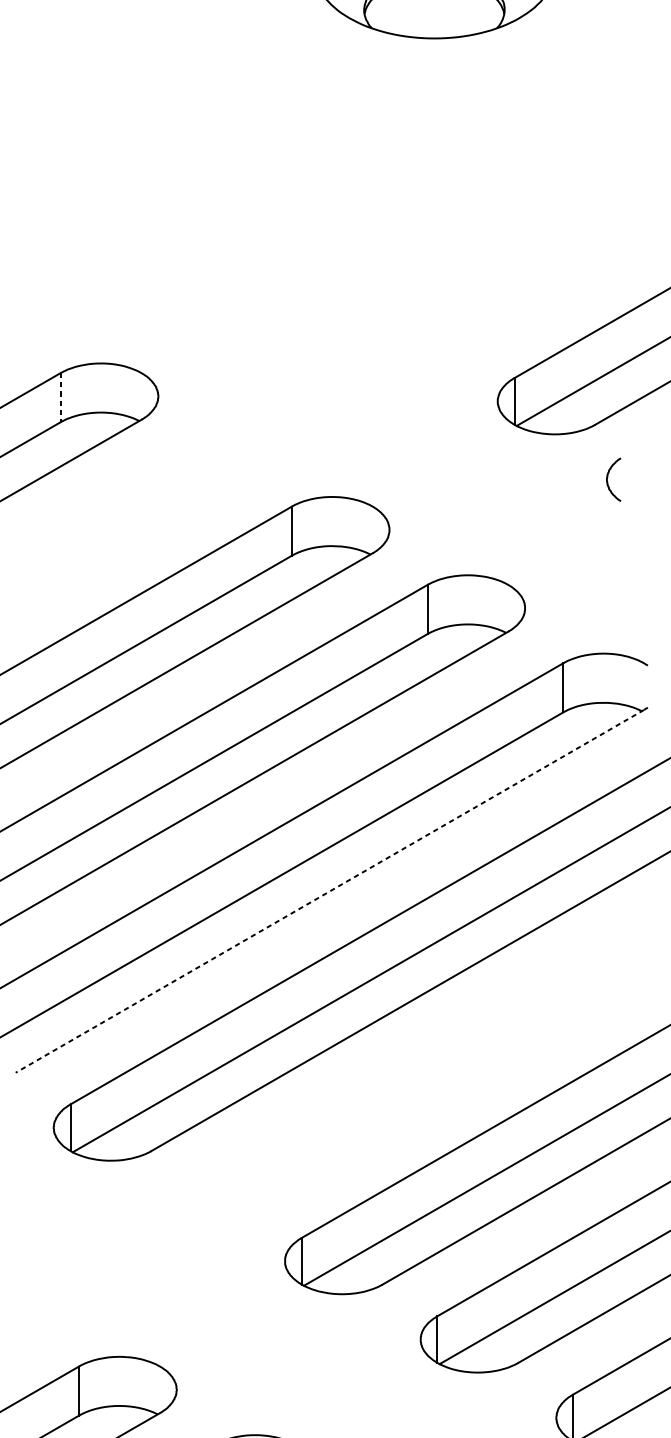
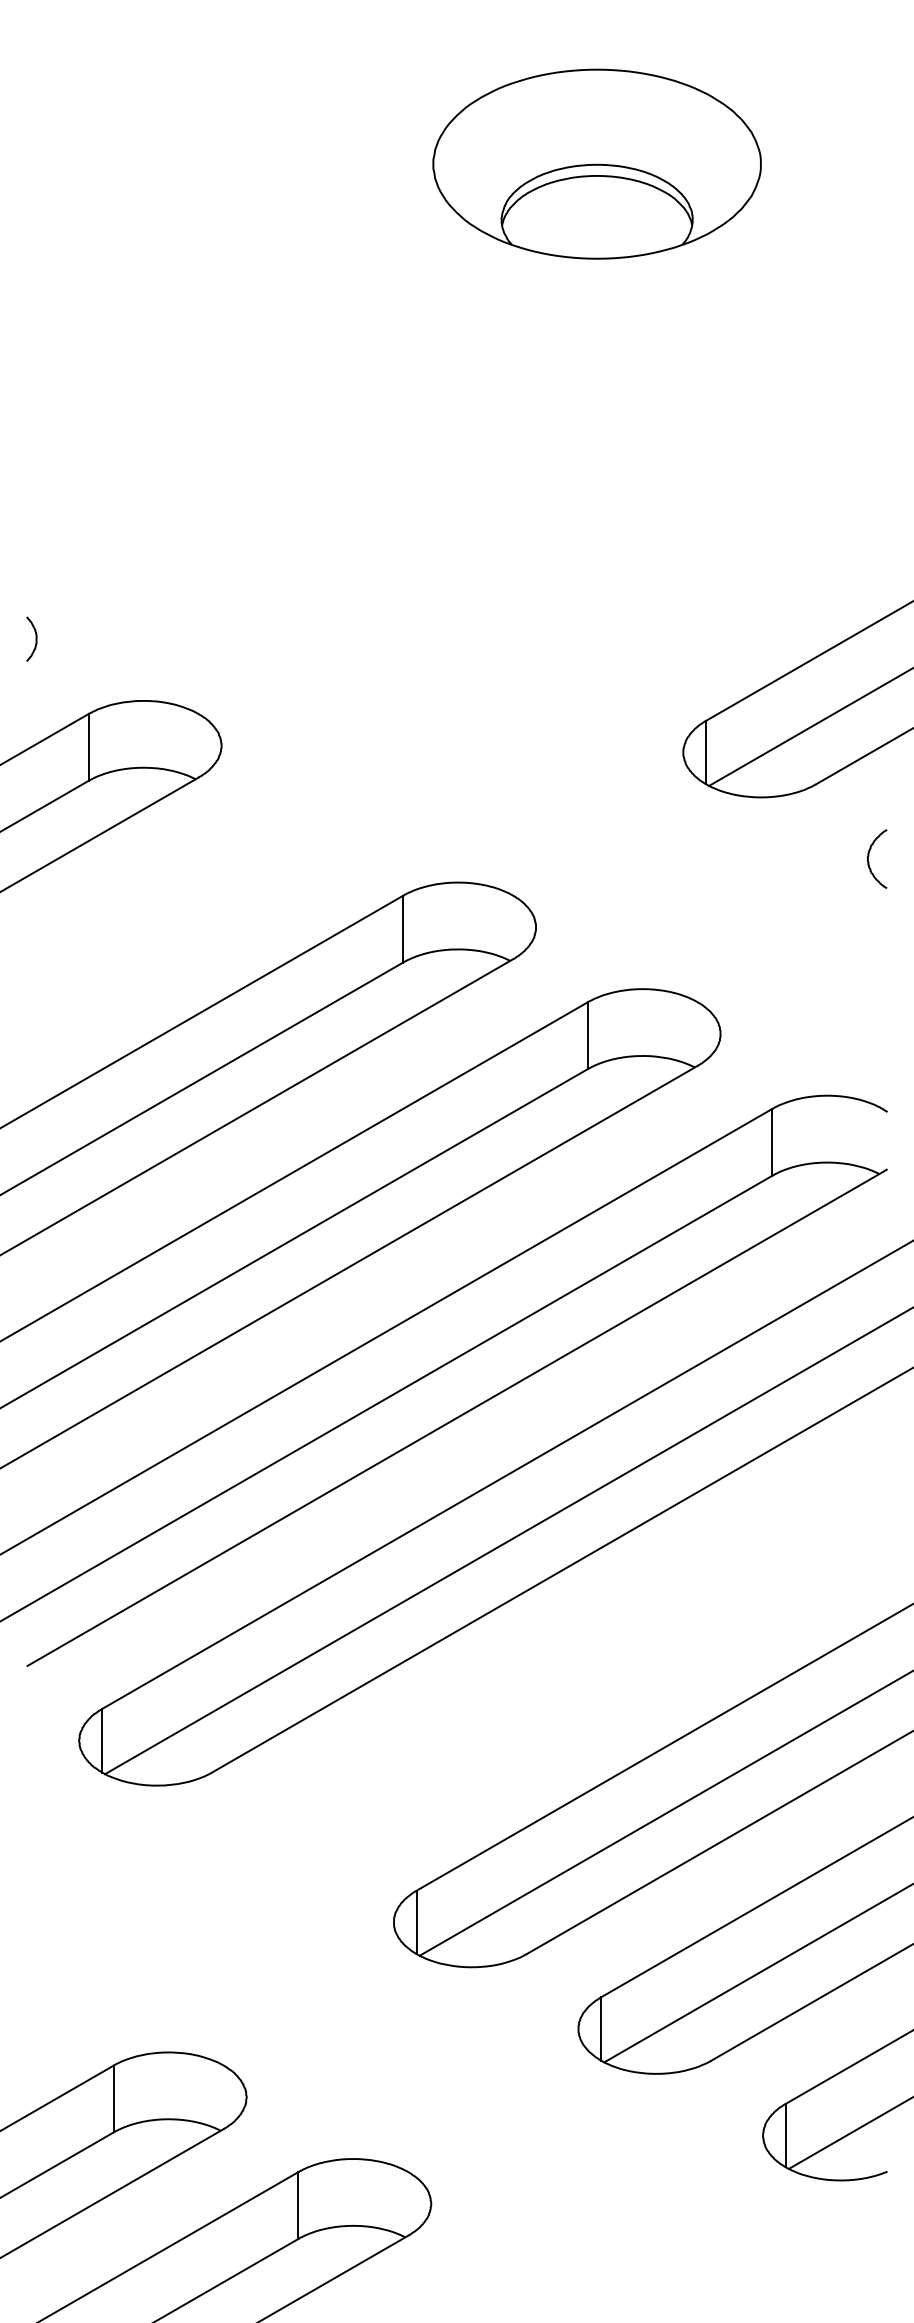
curve: (21, 317) -> (35, 638), added
line: (60, 397) -> (88, 747), dashed -> solid
curve: (608, 477) -> (869, 856), moved
line: (329, 891) -> (454, 1419), dashed -> solid

